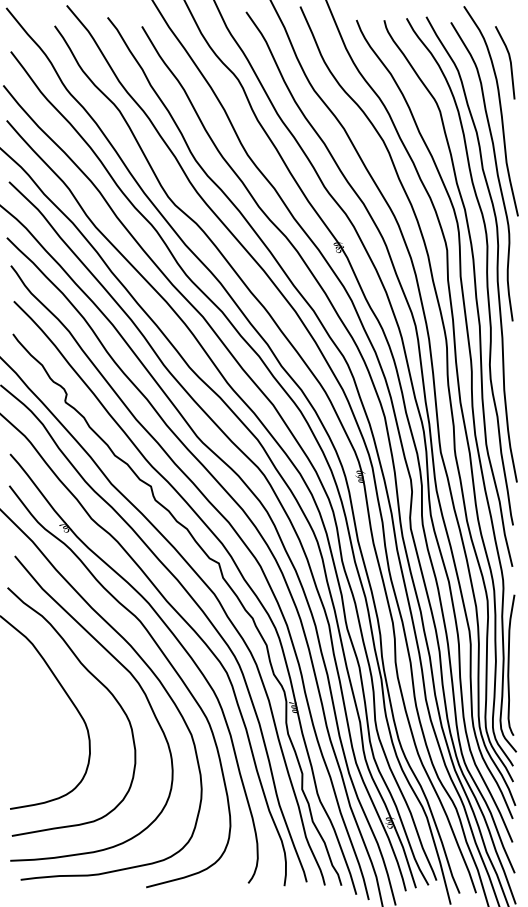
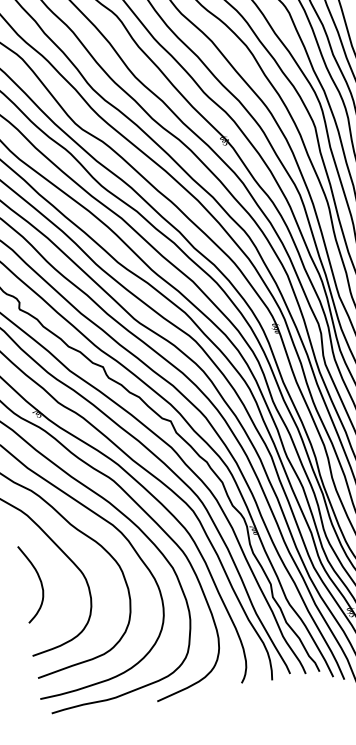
curve: (33, 722) -> (39, 580), added

